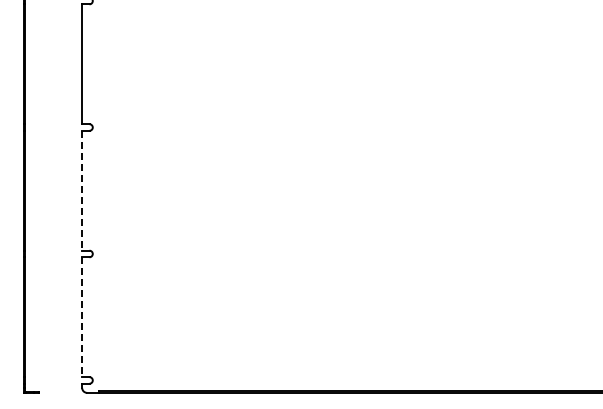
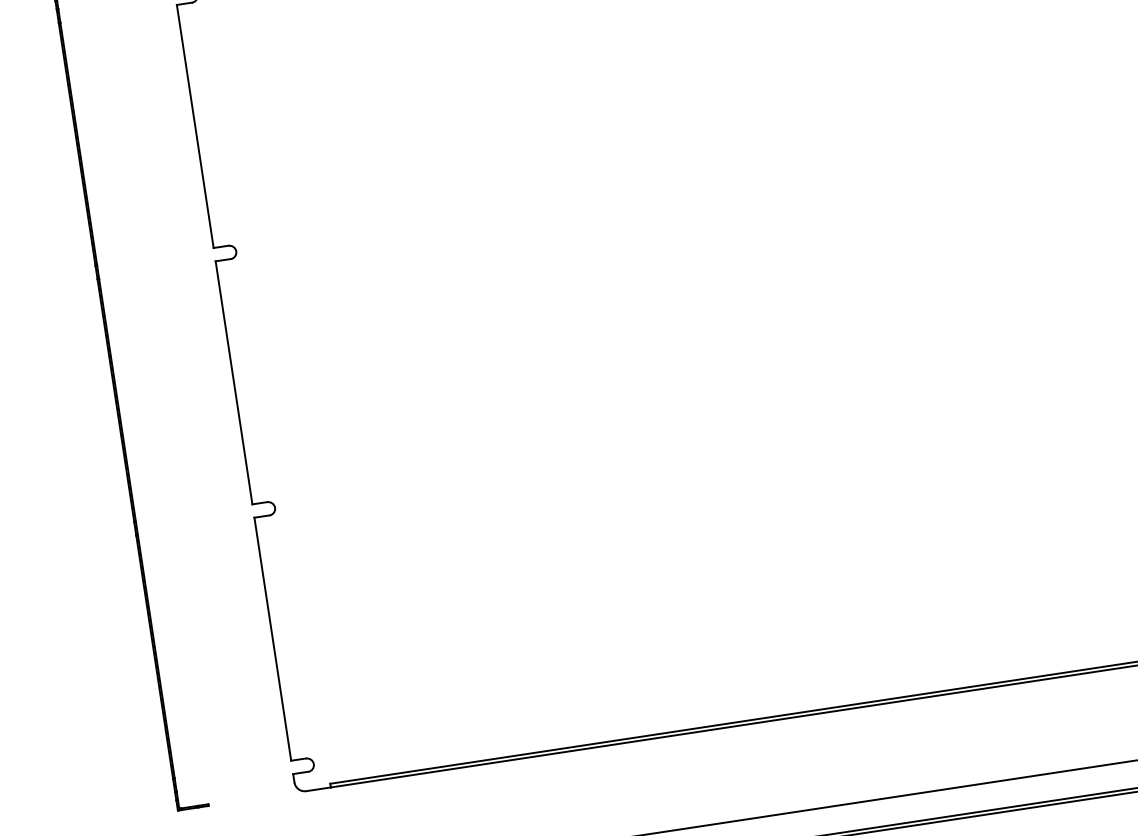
line: (82, 190) -> (234, 382), dashed -> solid
line: (82, 317) -> (273, 639), dashed -> solid

